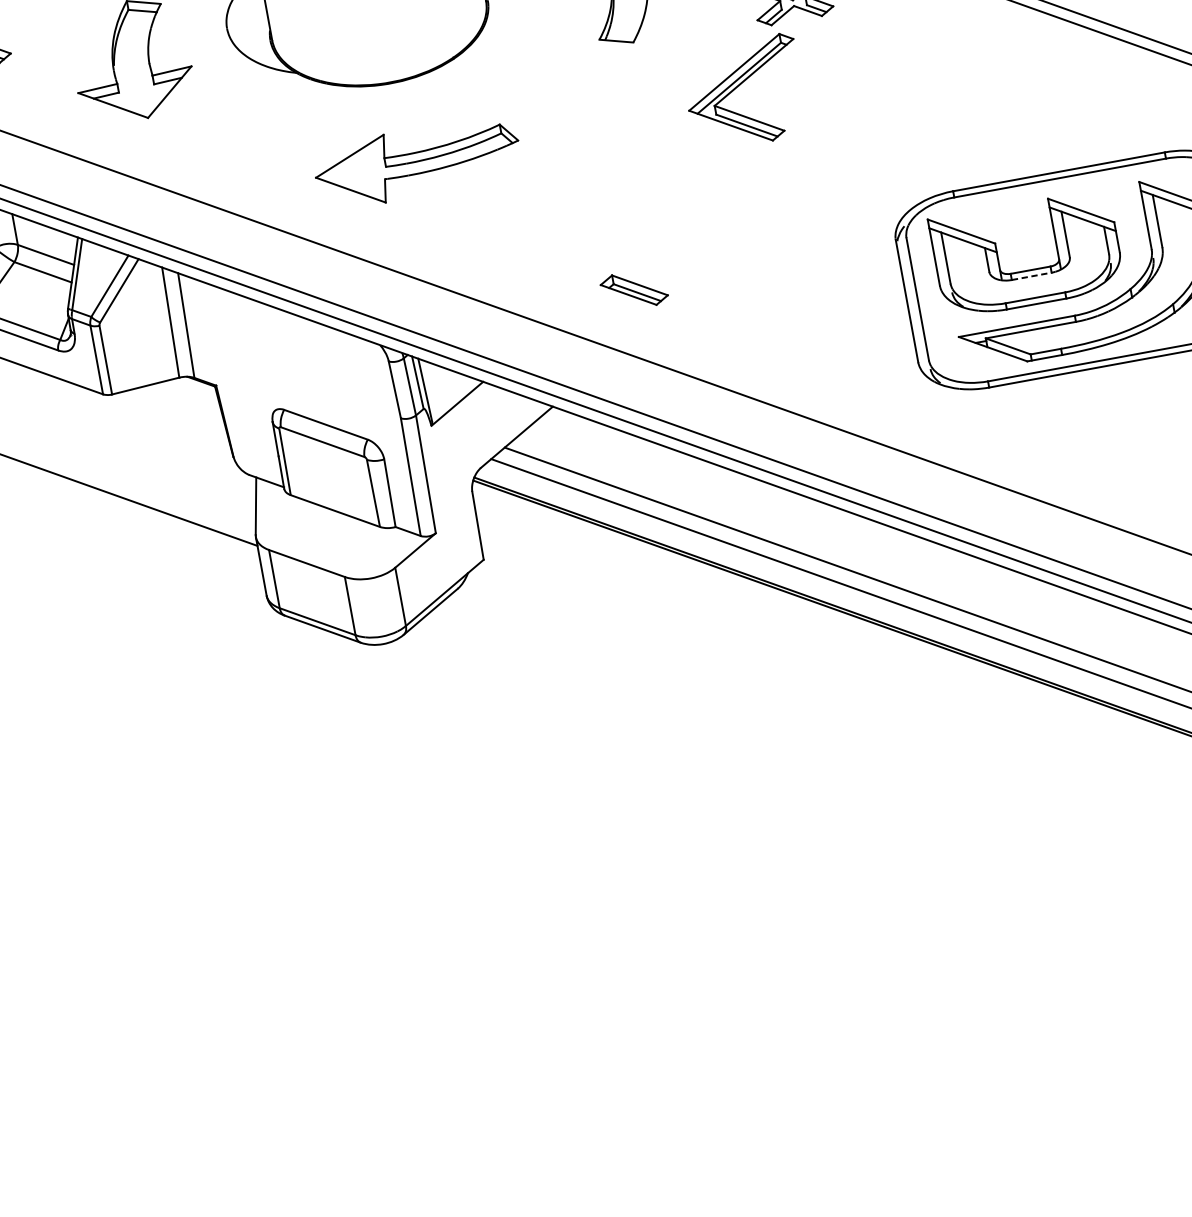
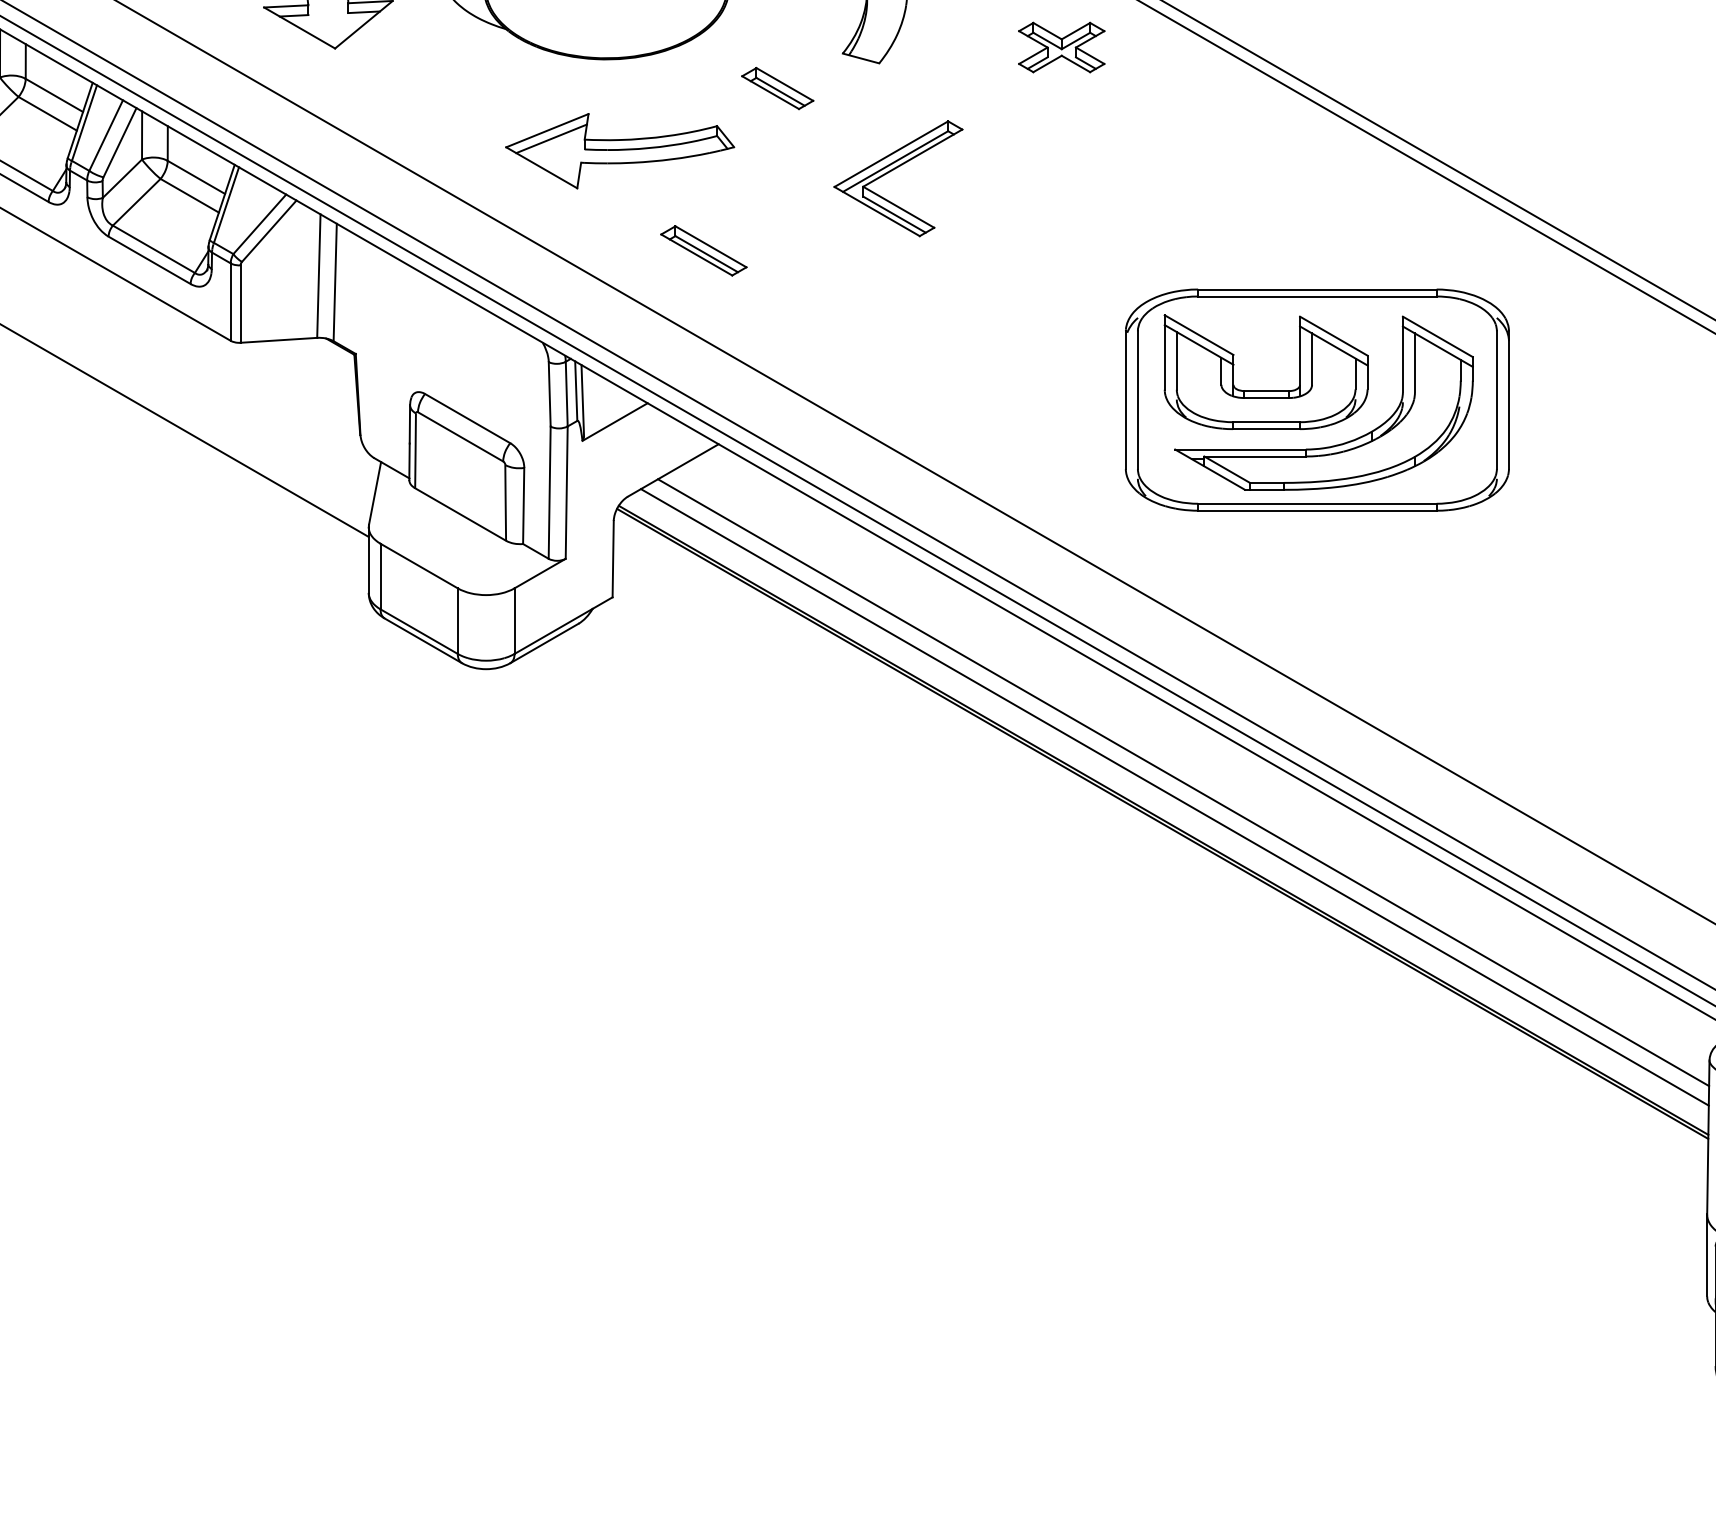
part: (738, 86) -> (893, 170), moved
line: (354, 162) -> (551, 138), added
part: (507, 237) -> (703, 250), added
line: (1032, 276) -> (1267, 398), dashed -> solid
part: (634, 290) -> (777, 88), moved

